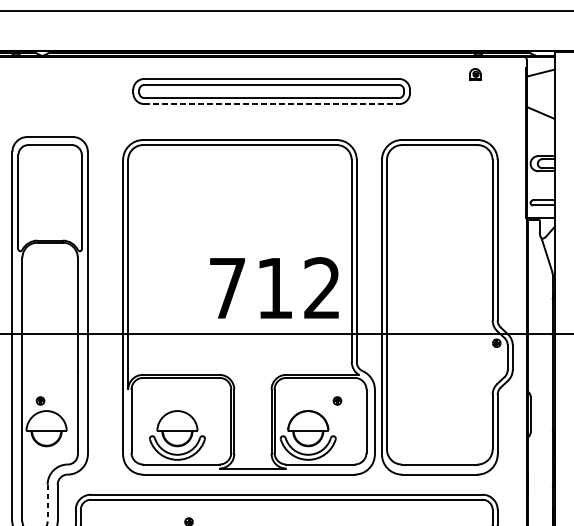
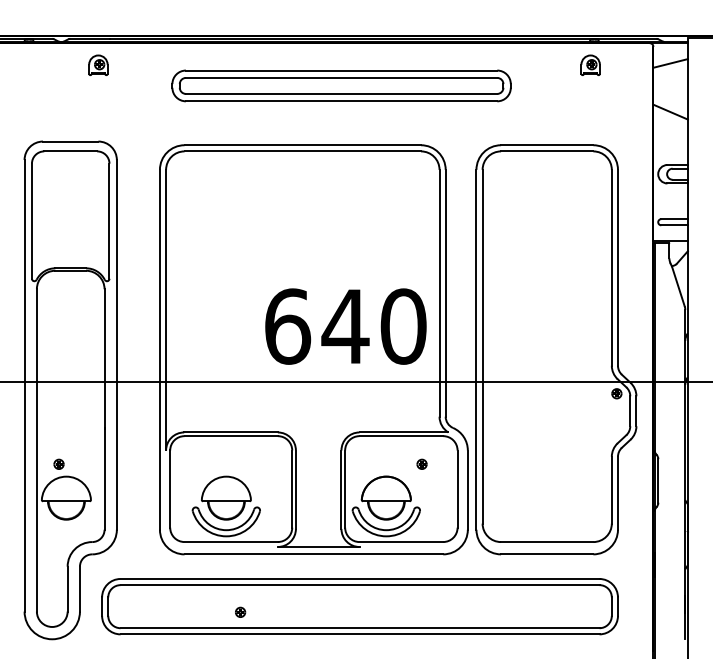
part: (72, 73) -> (98, 64), added
part: (475, 73) -> (590, 64), size x1.43
line: (271, 104) -> (341, 101), dashed -> solid
text: (274, 288) -> (345, 326), 712 -> 640
line: (47, 503) -> (67, 589), dashed -> solid

